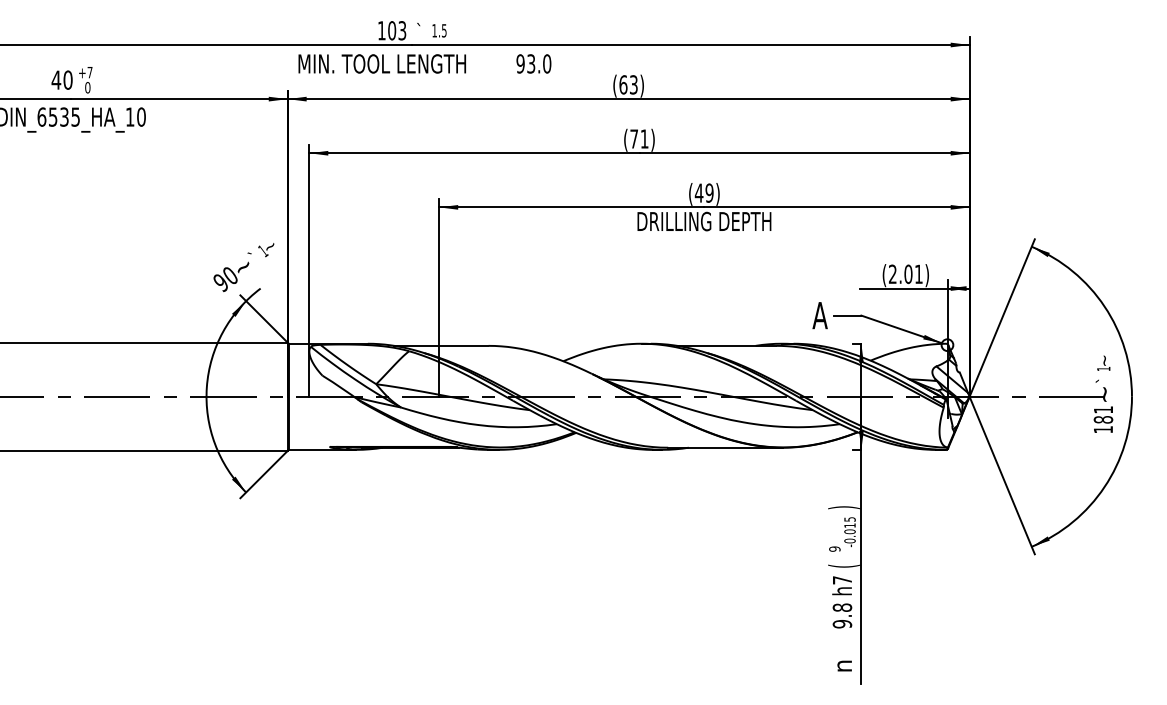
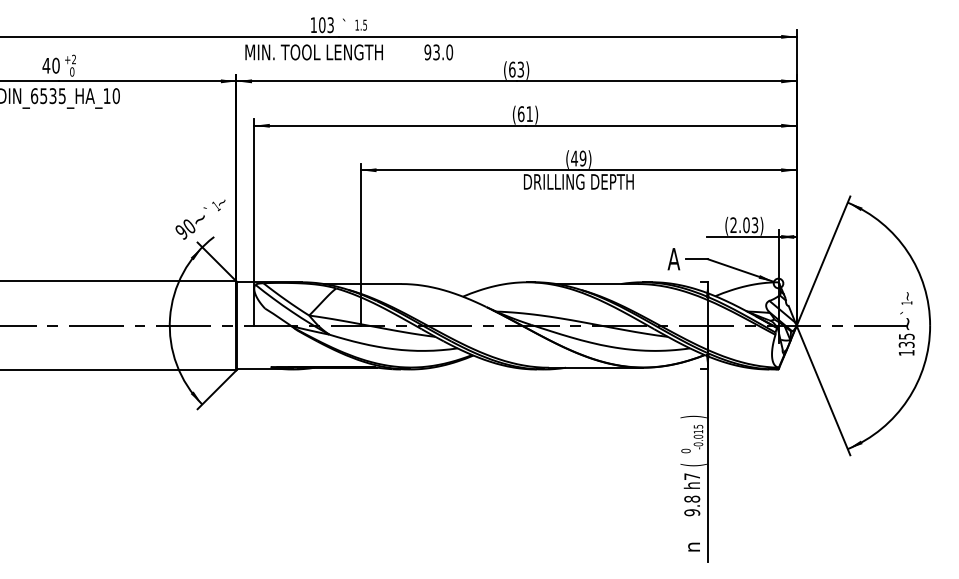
text: (89, 72) -> (73, 59), +7 -> +2
text: (634, 138) -> (521, 113), (71) -> (61)
text: (918, 274) -> (754, 225), (2.01) -> (2.03)
text: (1103, 414) -> (906, 340), 181 -> 135
text: (834, 548) -> (685, 450), 9 -> 0

